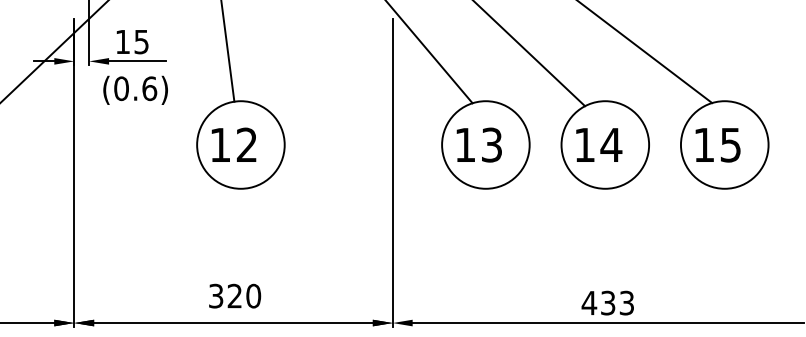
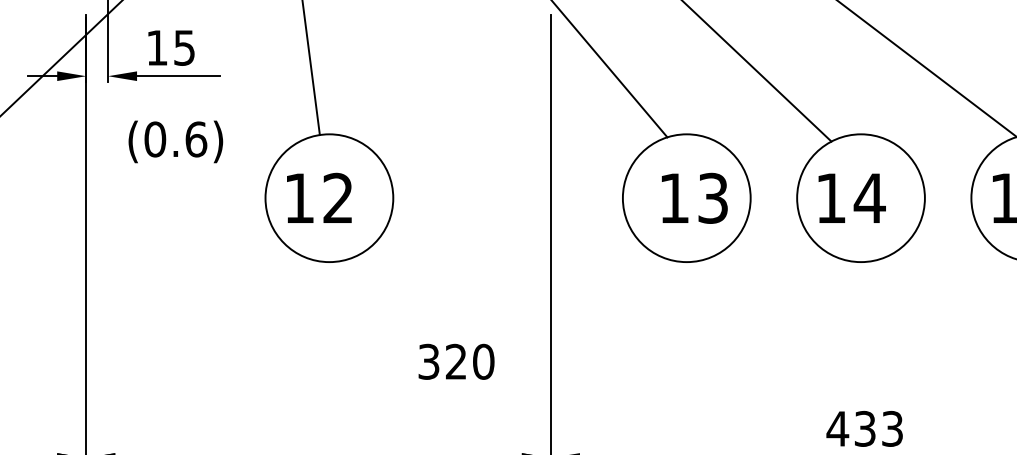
text: (135, 89) -> (175, 140), moved
text: (478, 144) -> (693, 197), moved
text: (235, 295) -> (457, 360), moved

